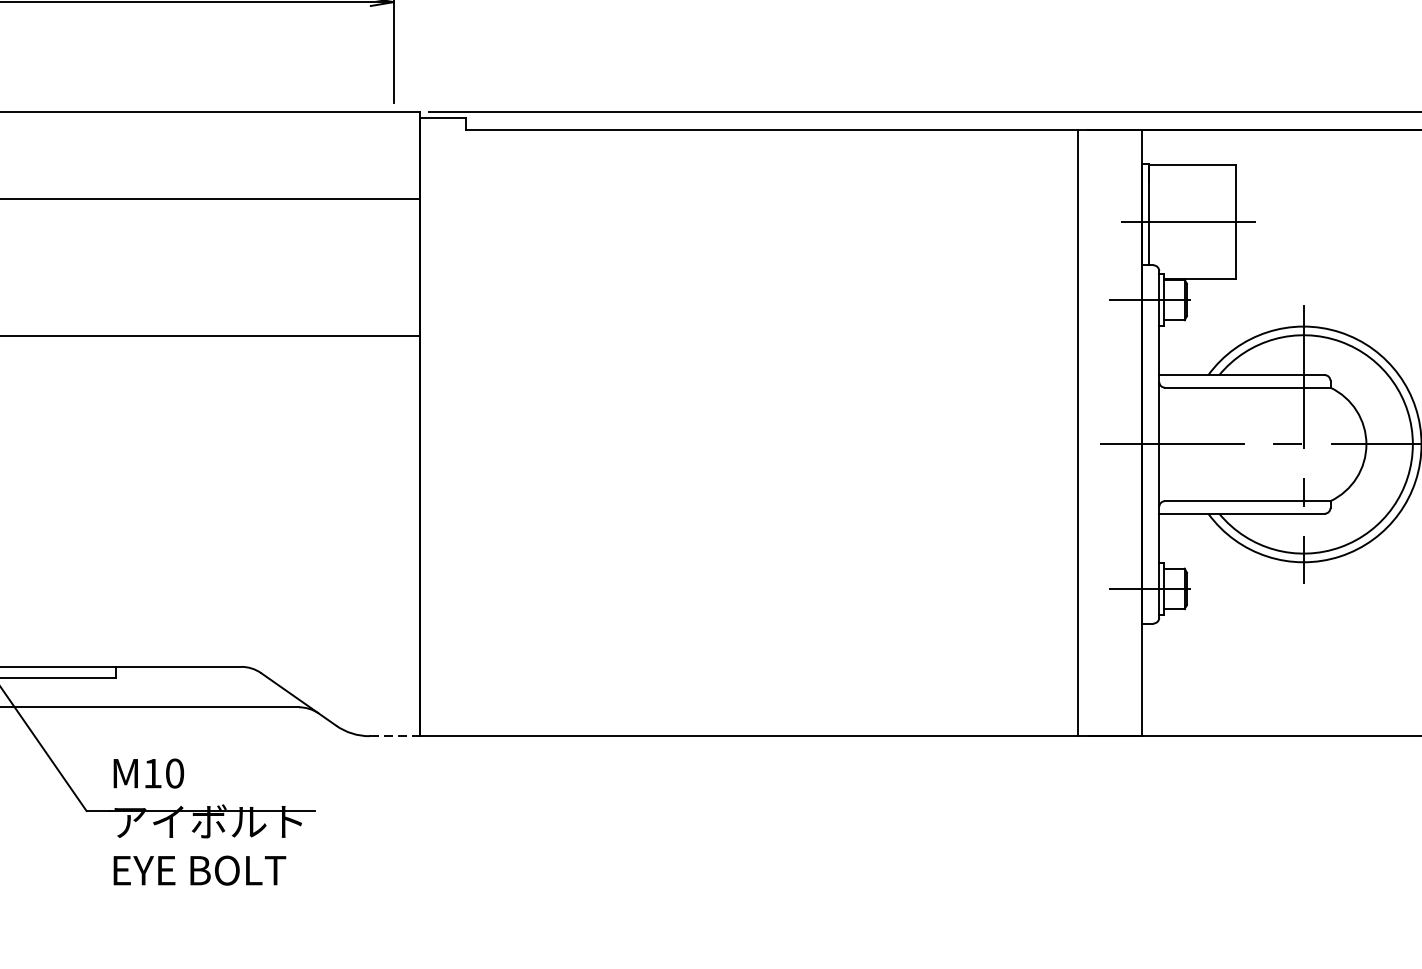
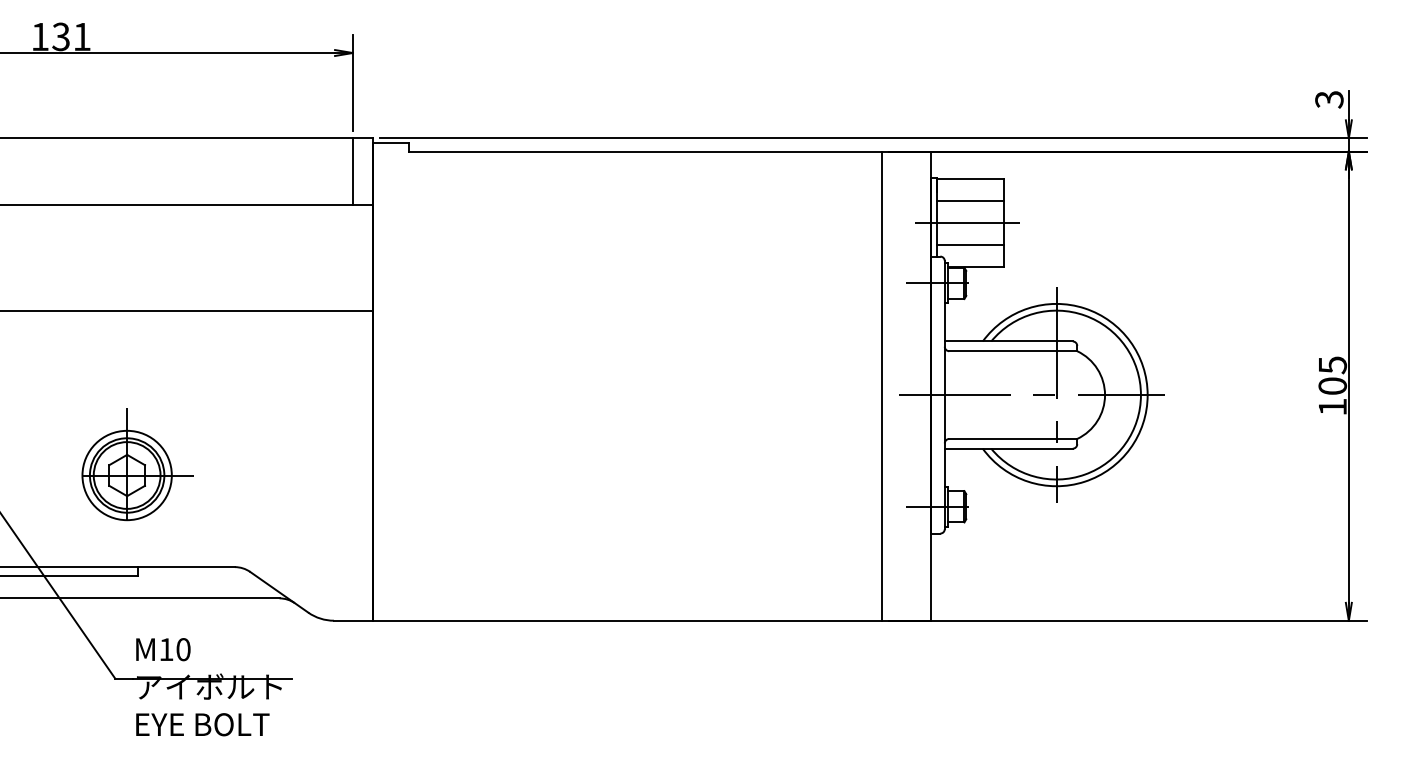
line: (393, 155) -> (352, 171), added
line: (1191, 194) -> (969, 201), added
line: (1191, 249) -> (969, 244), added
part: (115, 534) -> (137, 464), added
line: (394, 735) -> (353, 620), dashed -> solid

